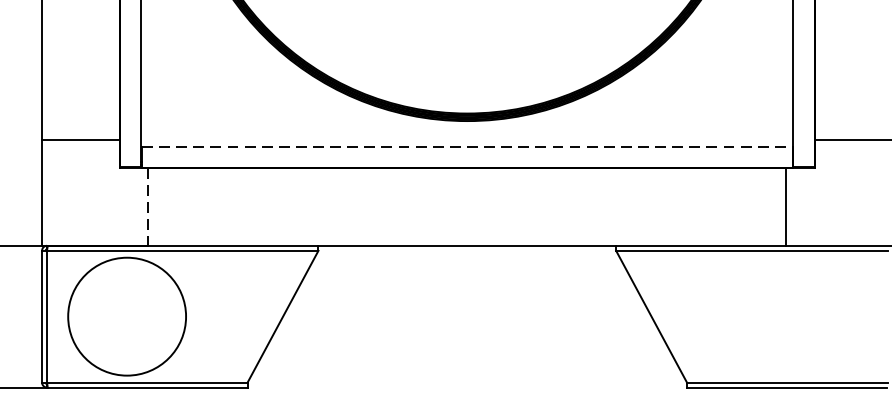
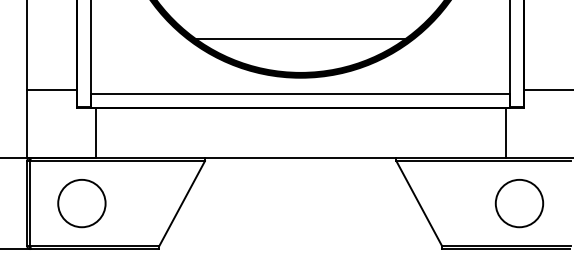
line: (466, 61) -> (300, 39), added
line: (468, 147) -> (301, 94), dashed -> solid
line: (148, 207) -> (95, 133), dashed -> solid
circle: (126, 316) -> (81, 203), size x0.62
circle: (807, 316) -> (519, 203), added

